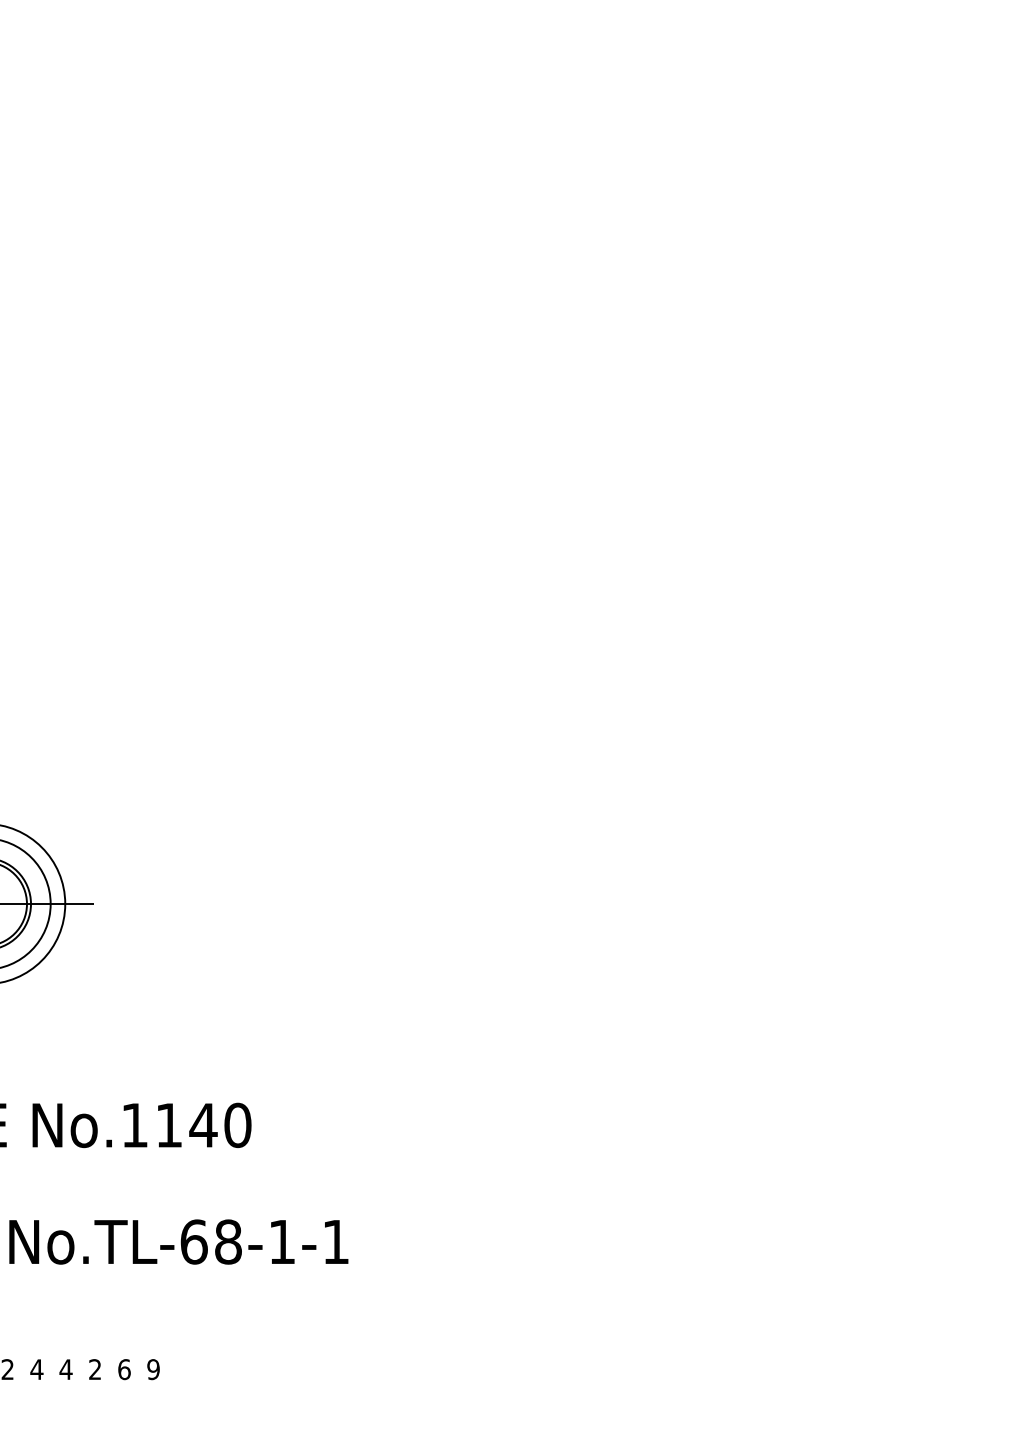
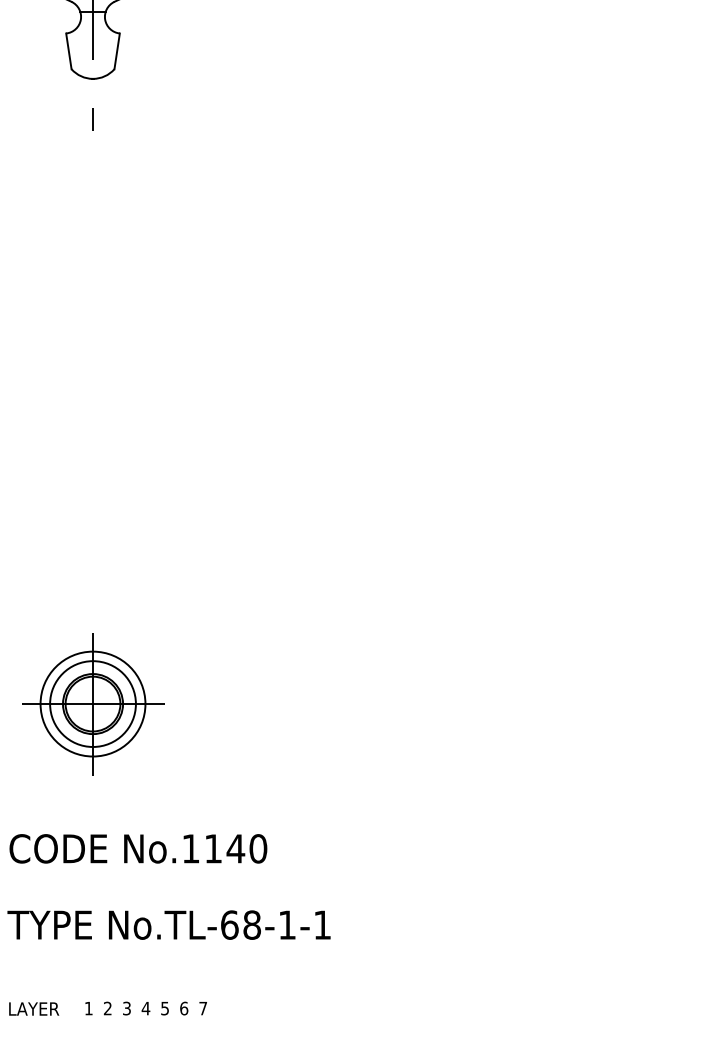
text: (36, 1369) -> (126, 1008), 4 -> 3
text: (94, 1369) -> (164, 1008), 2 -> 5
text: (153, 1369) -> (203, 1008), 9 -> 7

